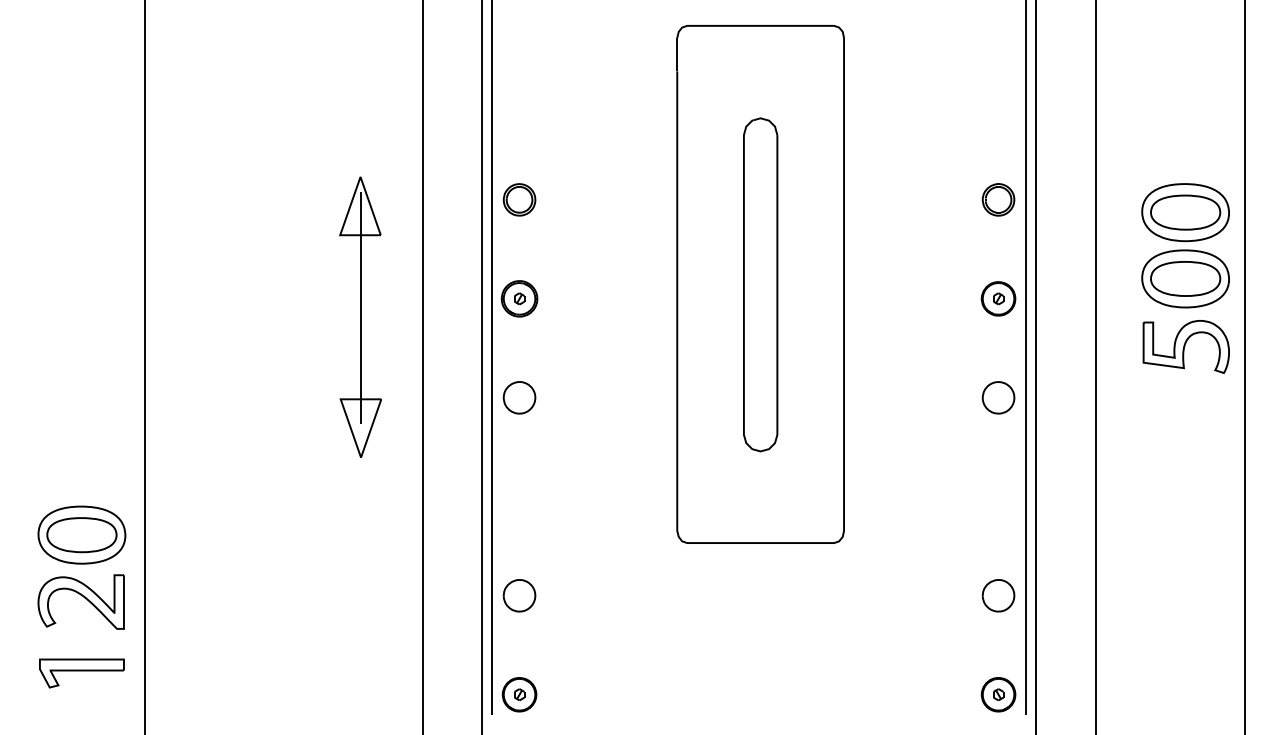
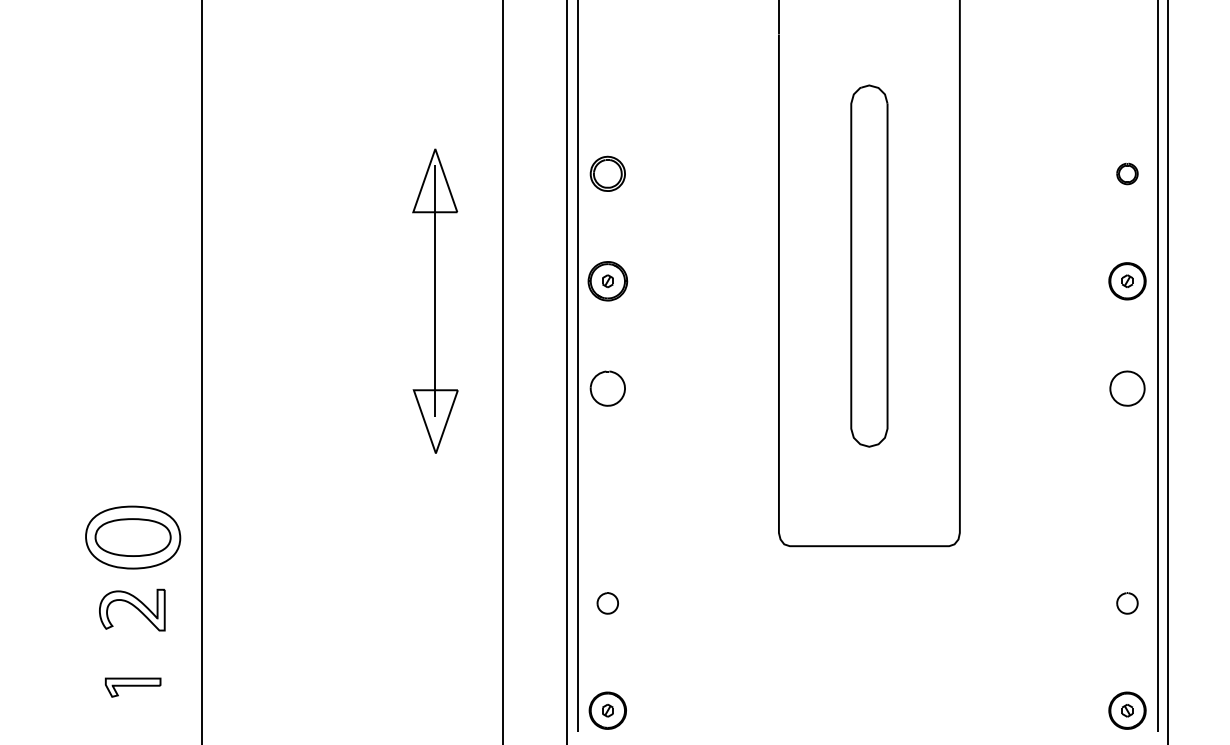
part: (998, 199) -> (1127, 173), size x0.6
part: (519, 595) -> (607, 603), size x0.6
part: (998, 595) -> (1127, 603), size x0.6
part: (80, 601) -> (131, 609), size x0.7
part: (81, 673) -> (132, 687), size x0.6

